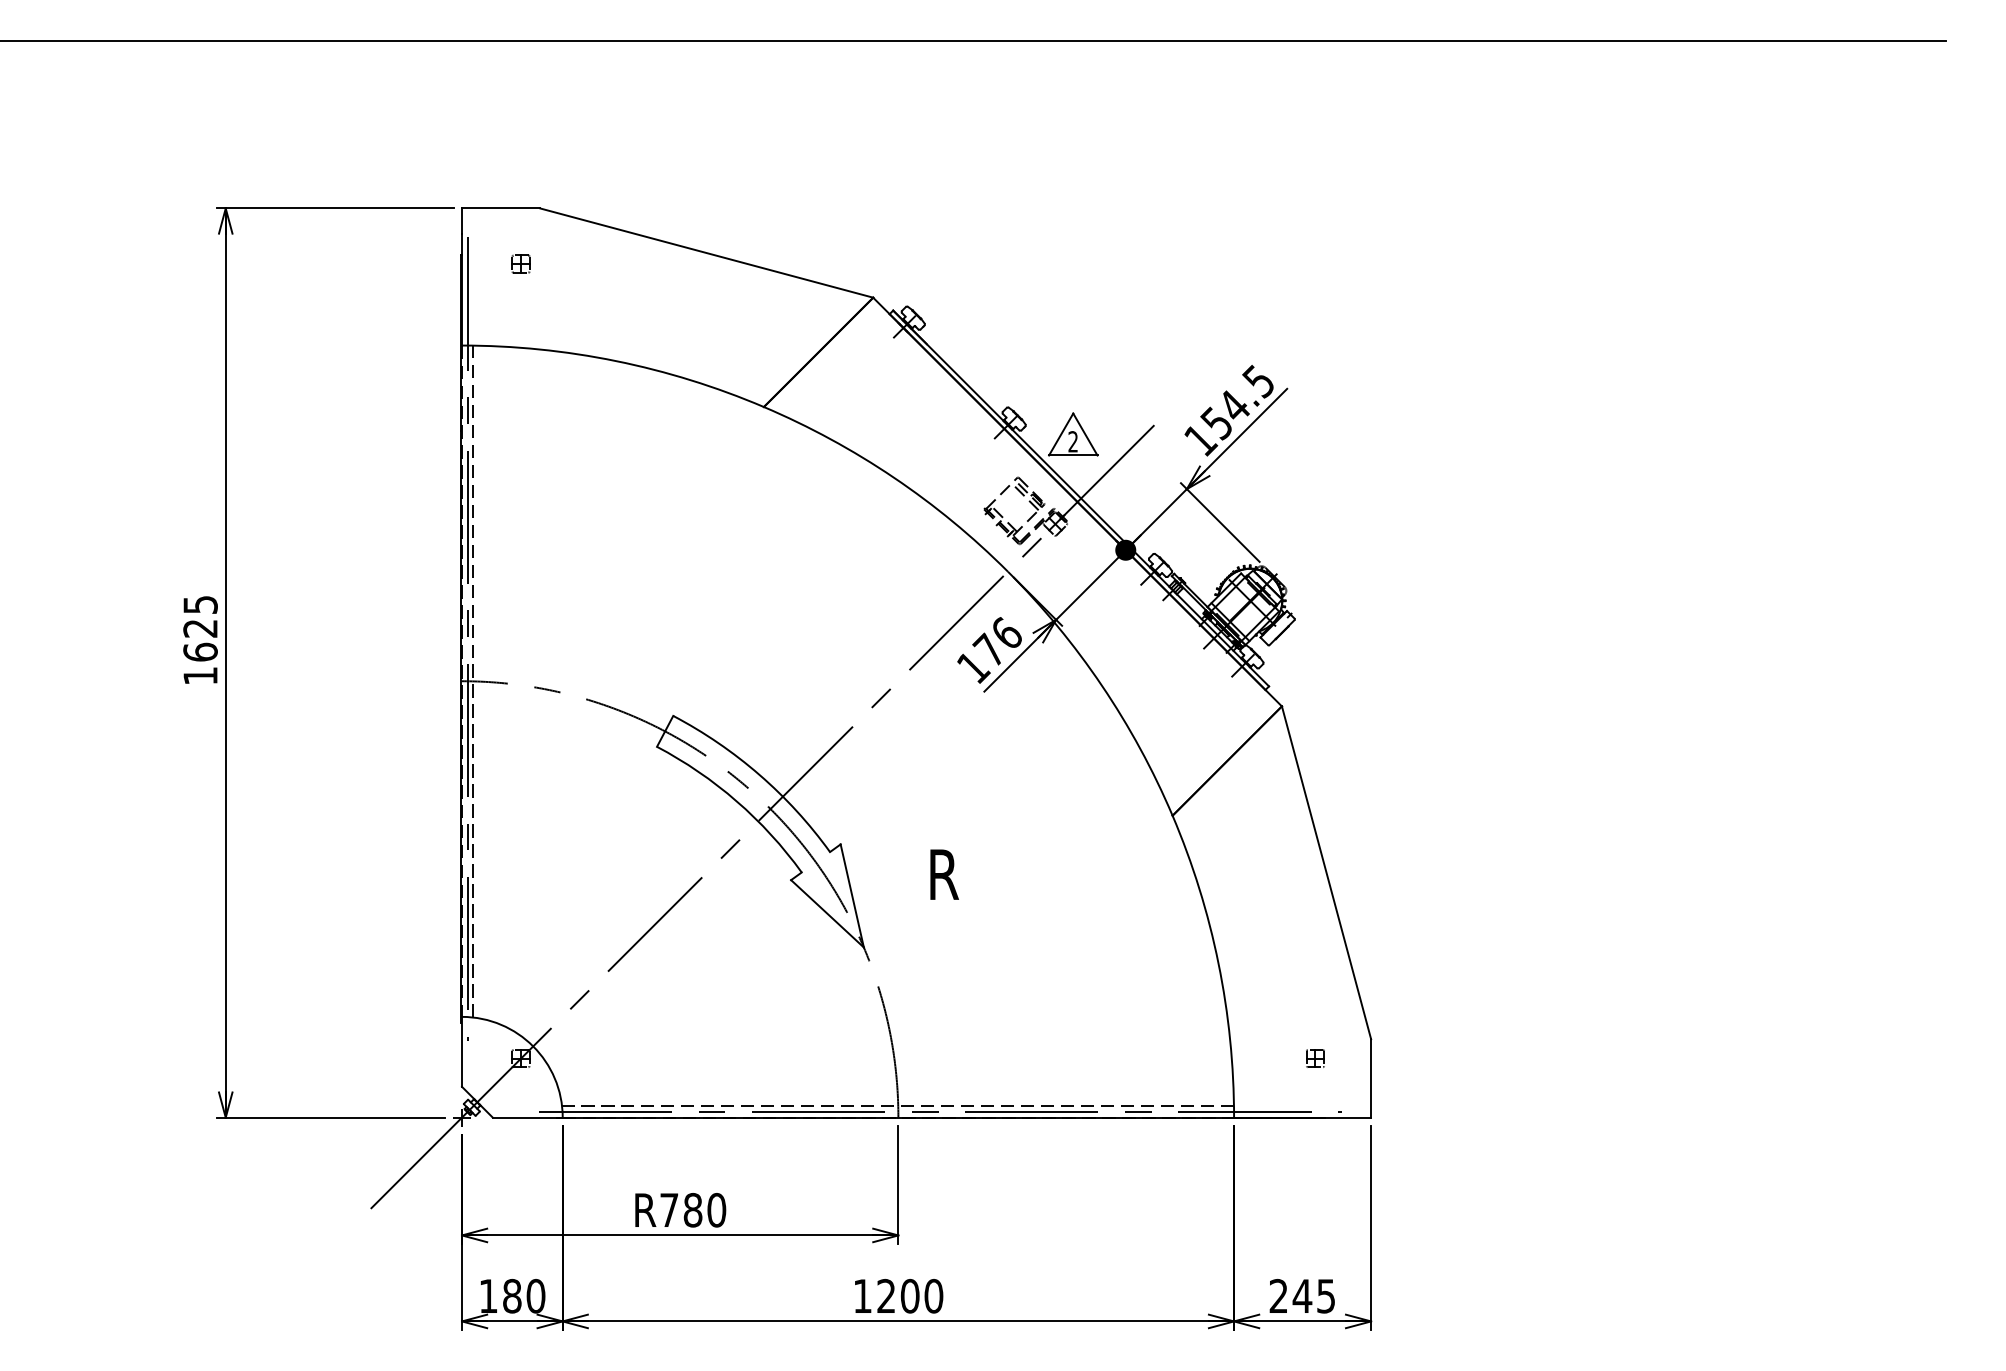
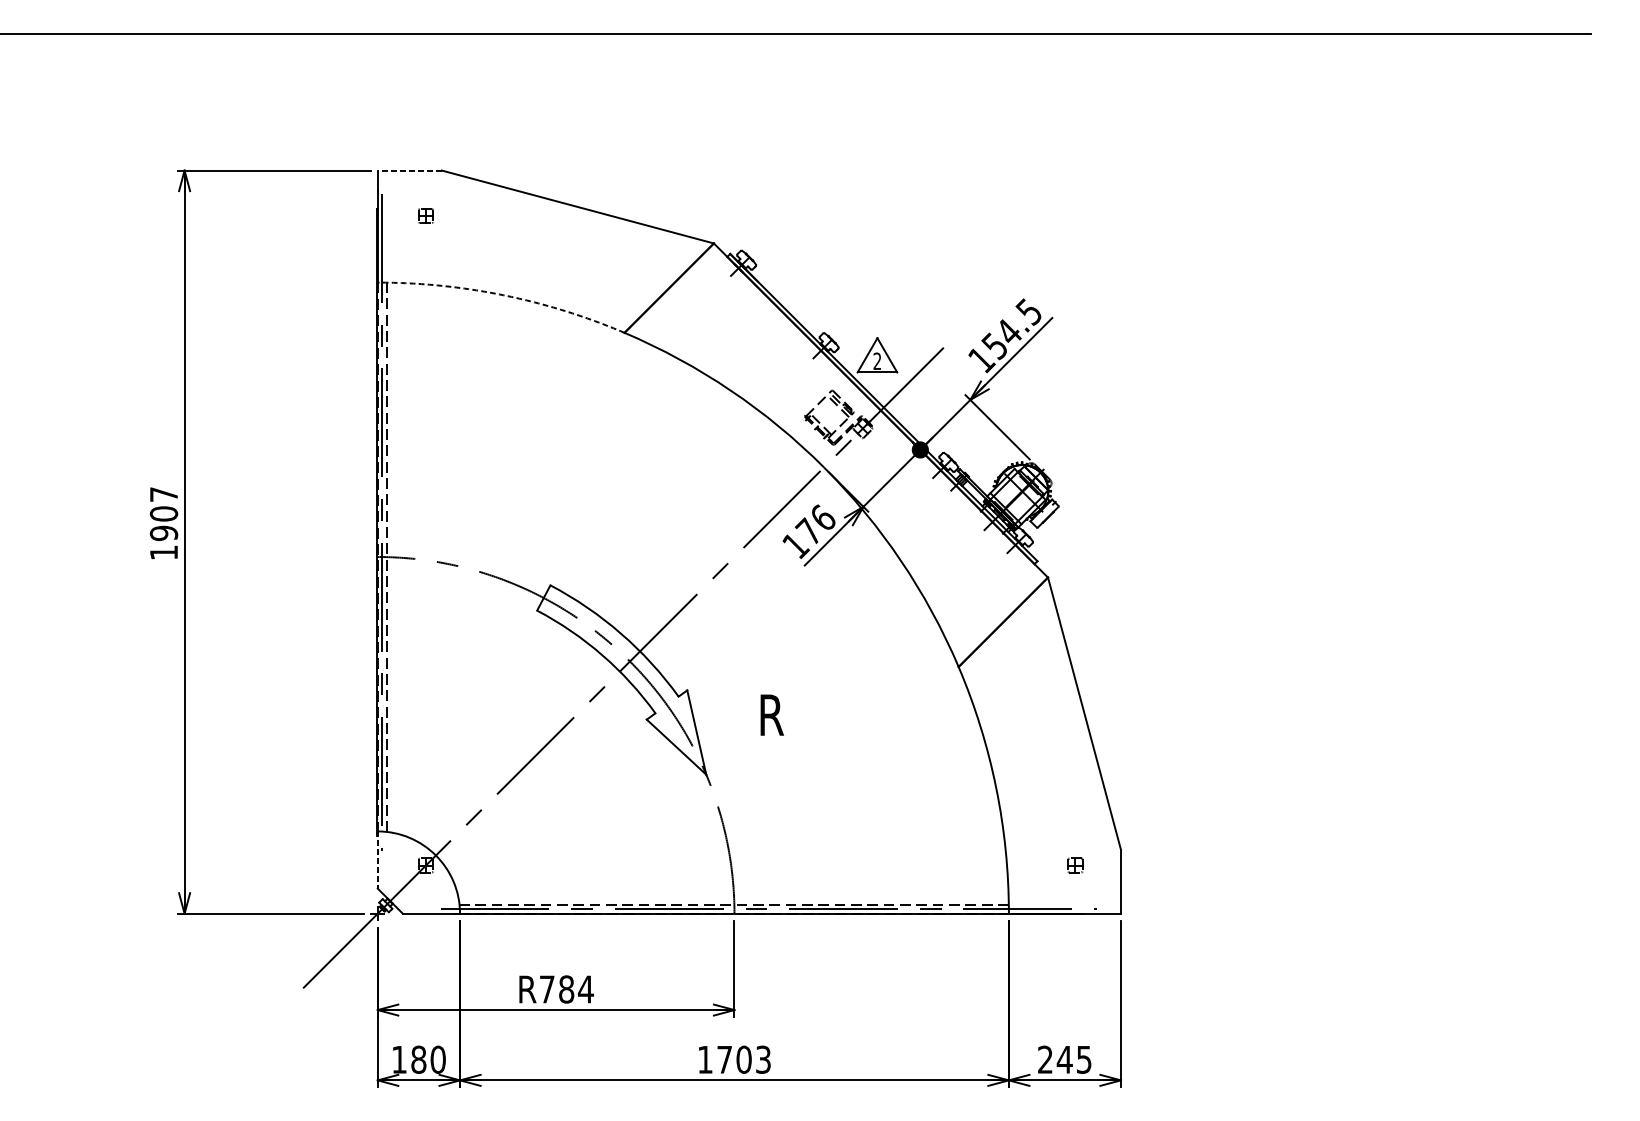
line: (500, 208) -> (409, 170), solid -> dashed
arc: (616, 361) -> (504, 295), solid -> dashed
text: (200, 628) -> (163, 513), 1625 -> 1907
line: (462, 1051) -> (378, 859), solid -> dashed
text: (716, 1210) -> (585, 989), R780 -> R784
text: (910, 1295) -> (744, 1059), 1200 -> 1703

